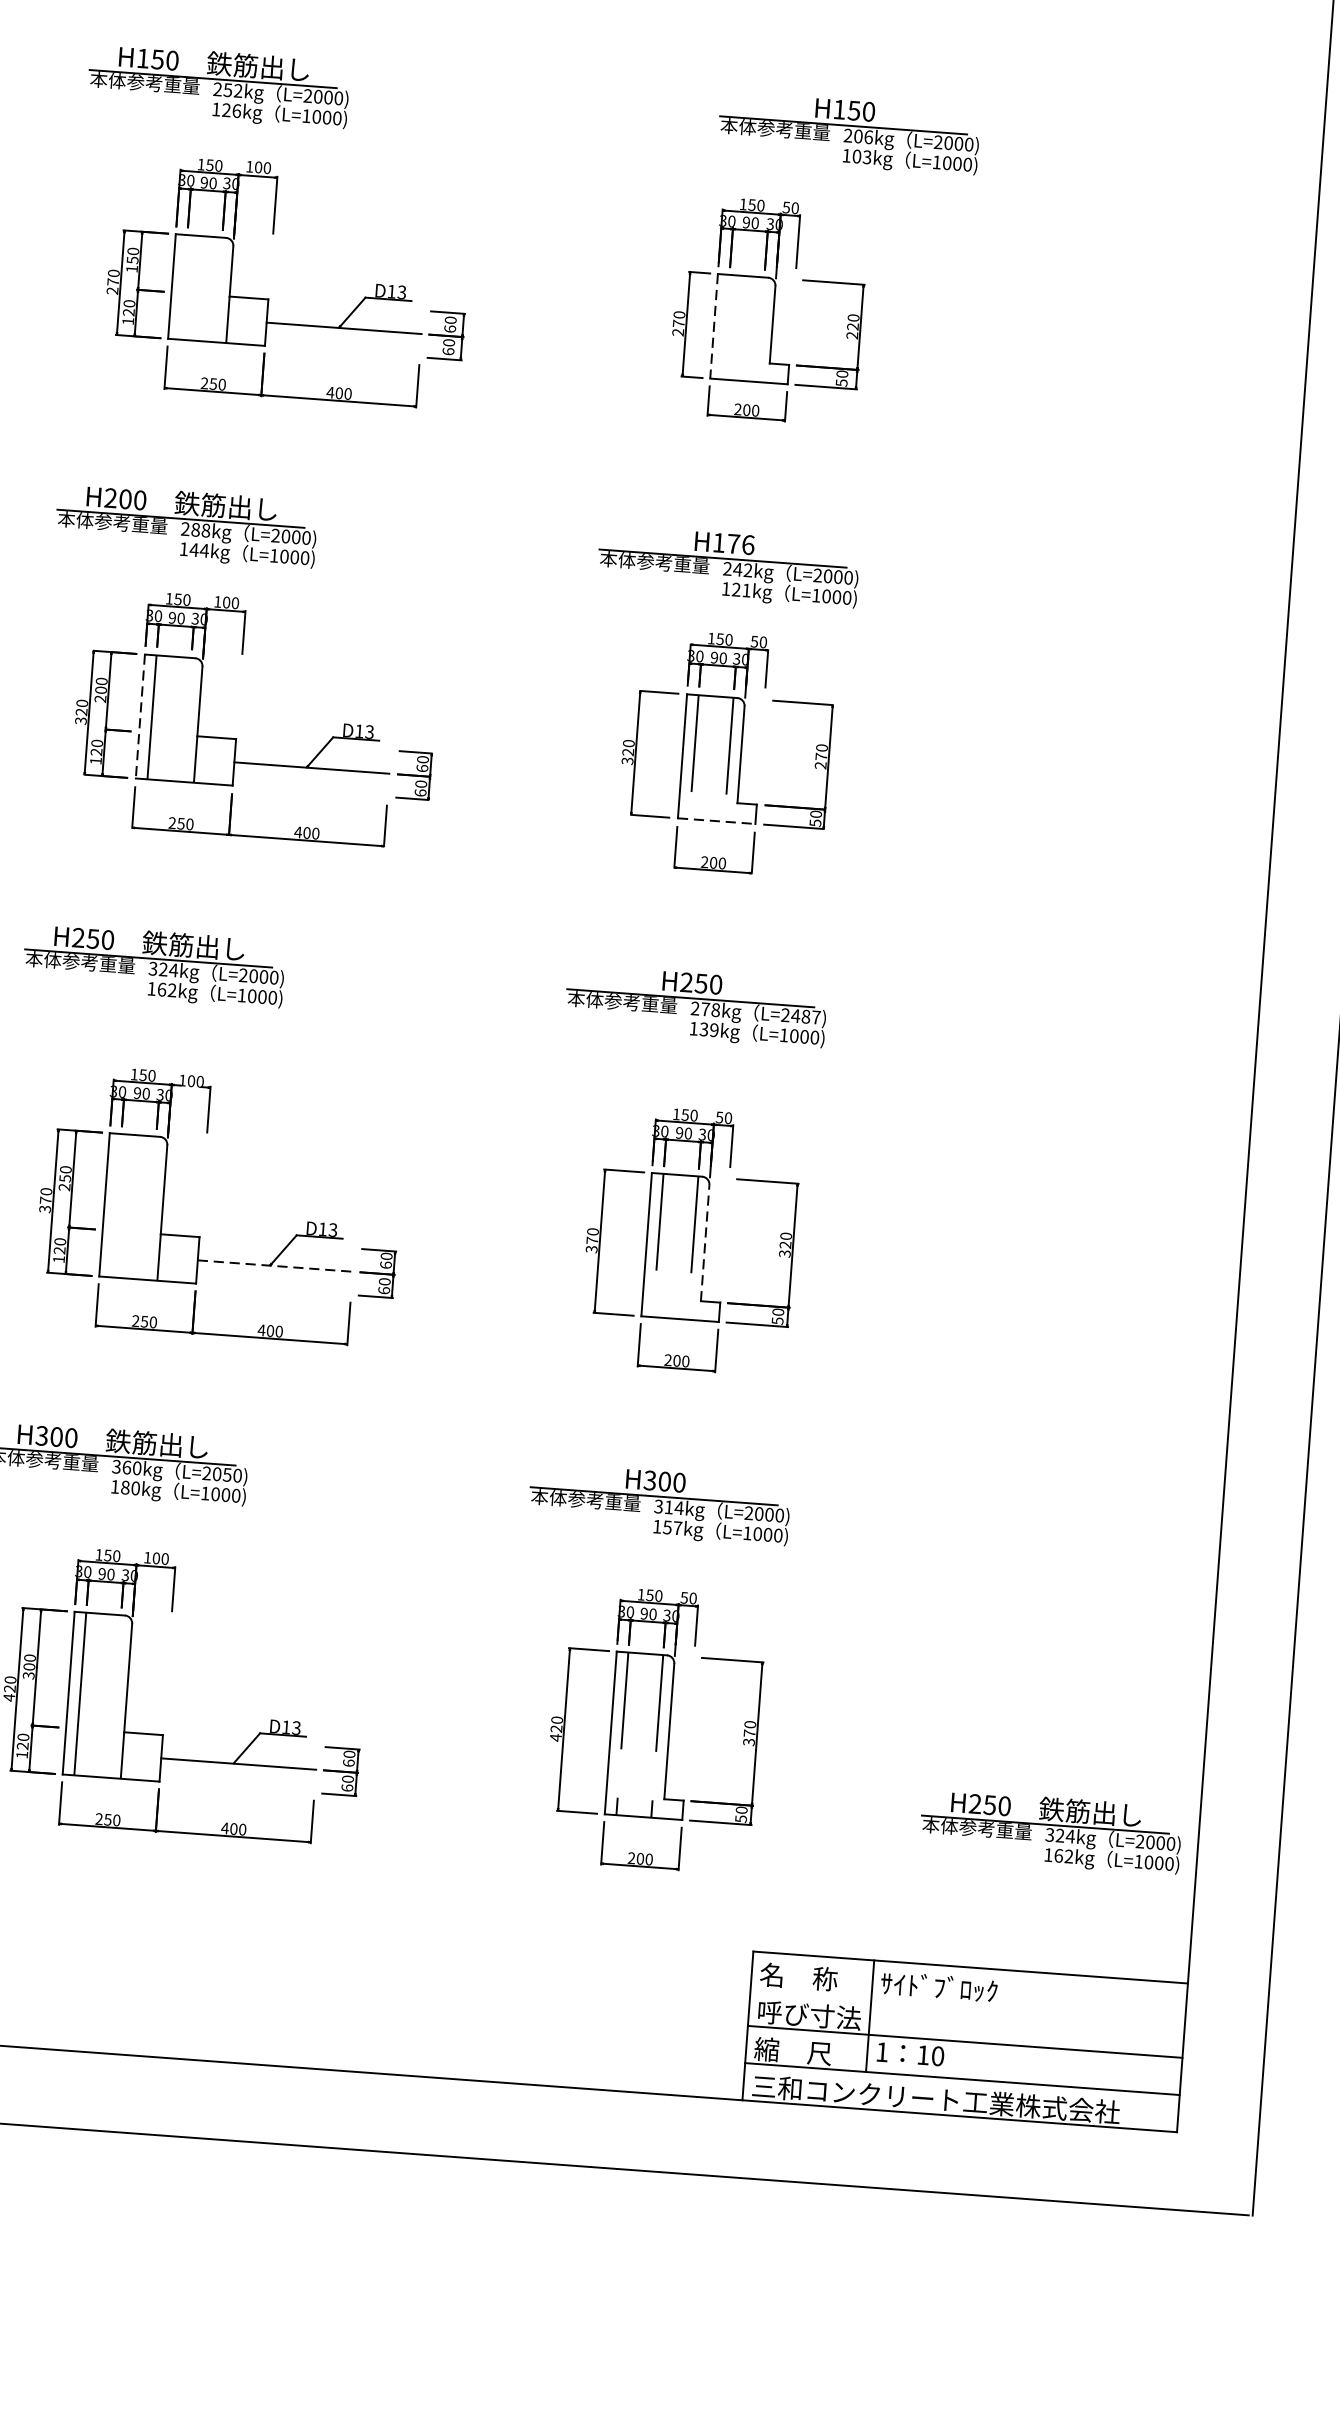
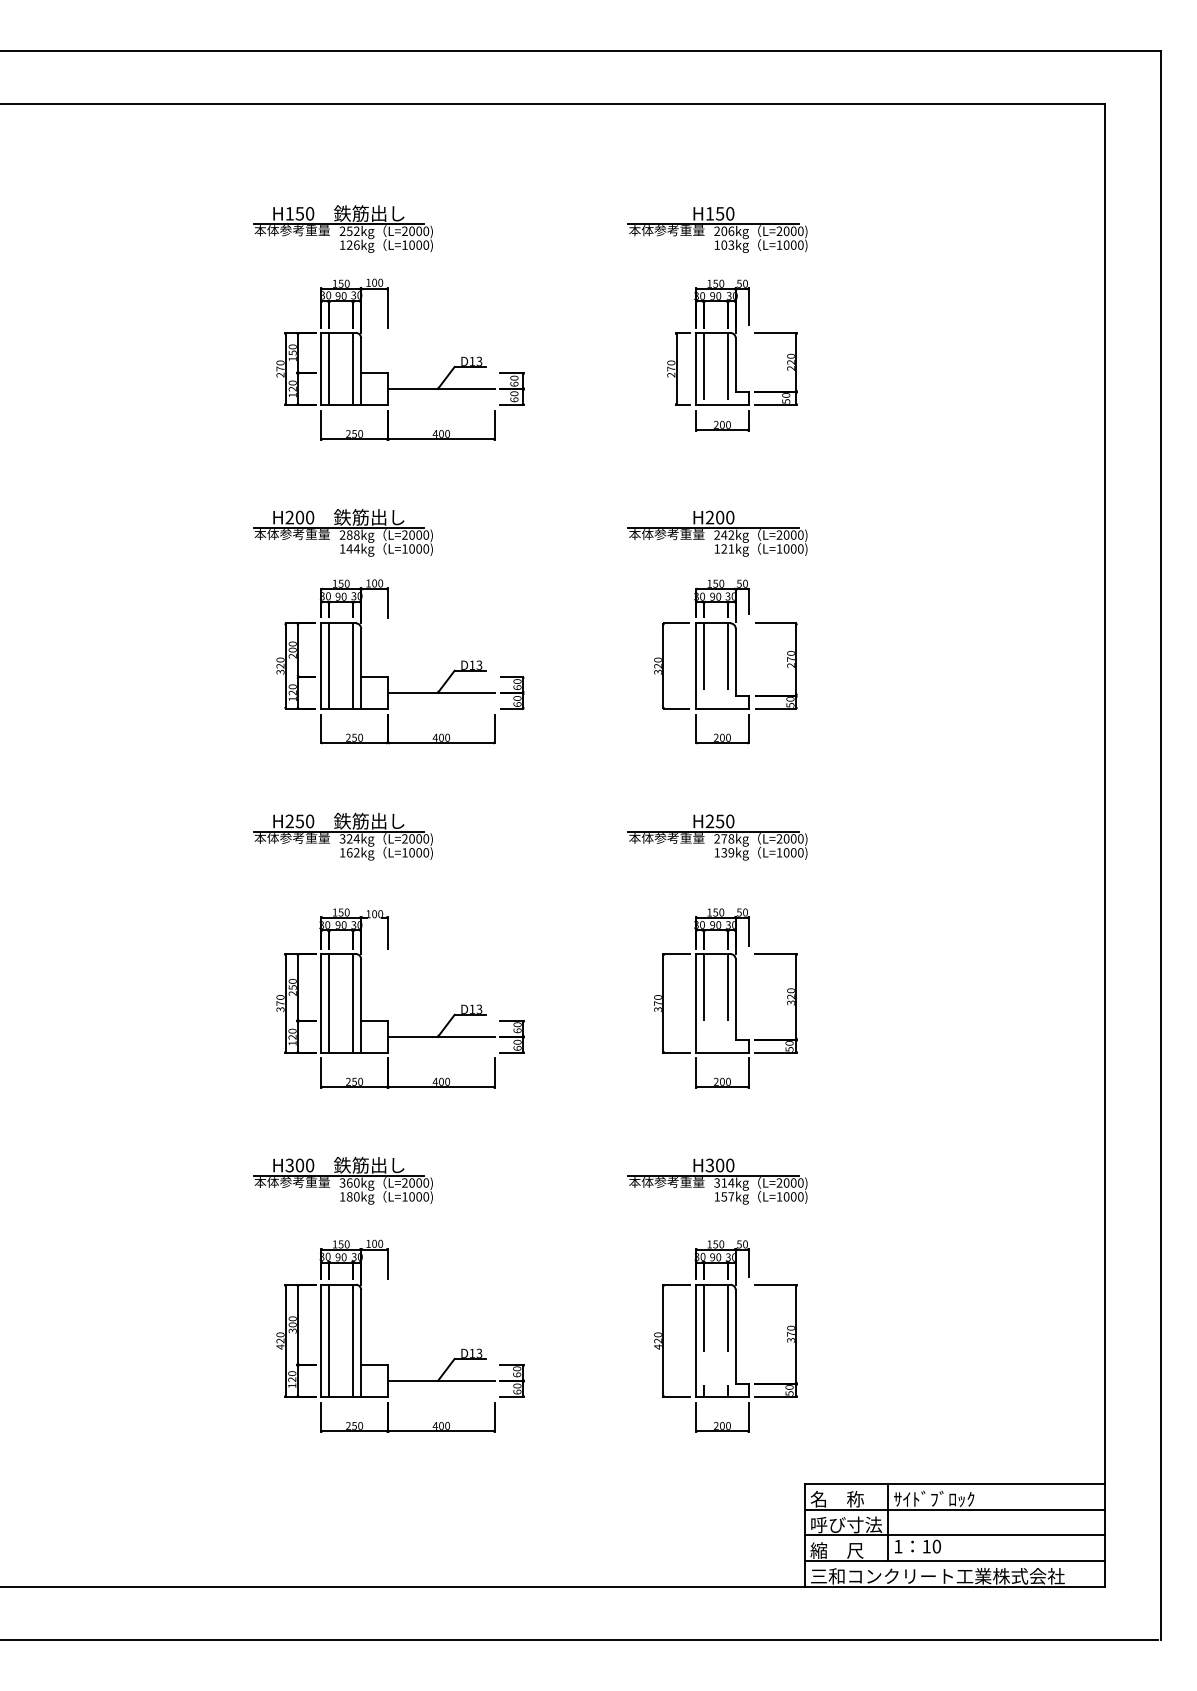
part: (848, 133) -> (717, 229), moved
line: (184, 286) -> (329, 368), added
line: (218, 289) -> (353, 368), added
line: (713, 326) -> (695, 369), dashed -> solid
line: (725, 326) -> (703, 368), added
line: (760, 328) -> (727, 368), added
text: (732, 543) -> (719, 517), H176 -> H200
line: (140, 717) -> (321, 666), dashed -> solid
line: (187, 719) -> (353, 665), added
line: (716, 820) -> (722, 708), dashed -> solid
text: (805, 1016) -> (793, 838), L=2487) -> L=2000)
line: (116, 1205) -> (329, 1003), added
line: (151, 1208) -> (353, 1003), added
line: (704, 1243) -> (735, 999), dashed -> solid
line: (275, 1266) -> (441, 1037), dashed -> solid
text: (227, 1474) -> (419, 1182), L=2050) -> L=2000)
line: (115, 1695) -> (353, 1340), added
part: (1050, 1831) -> (1002, 1386), removed
line: (967, 2004) -> (954, 1509), added

